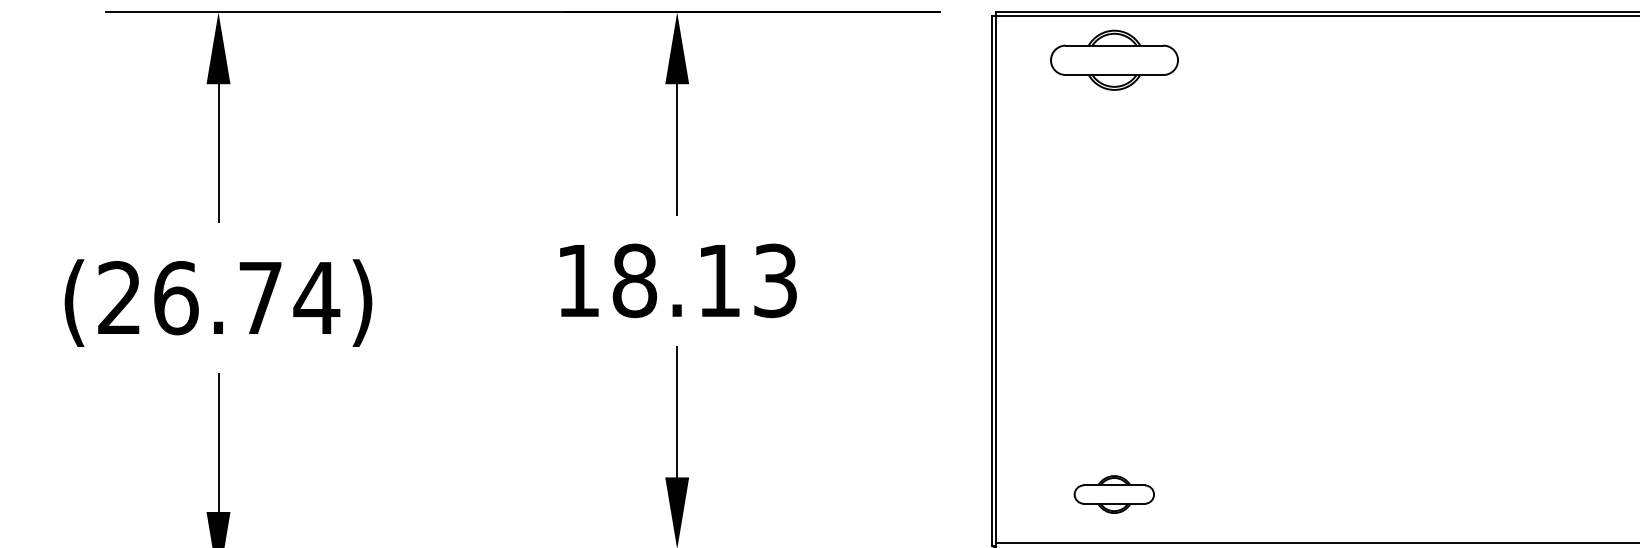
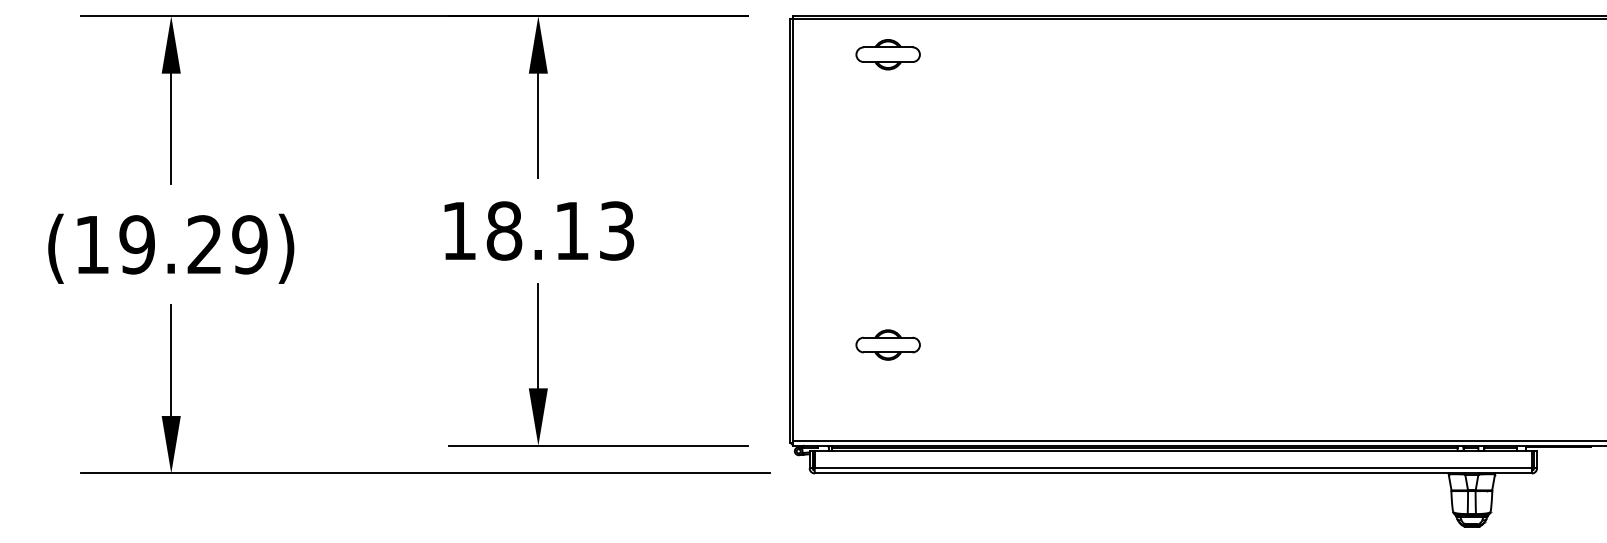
part: (1113, 60) -> (887, 54), size x0.62
text: (218, 297) -> (171, 244), (26.74) -> (19.29)
part: (1113, 493) -> (887, 344), moved

